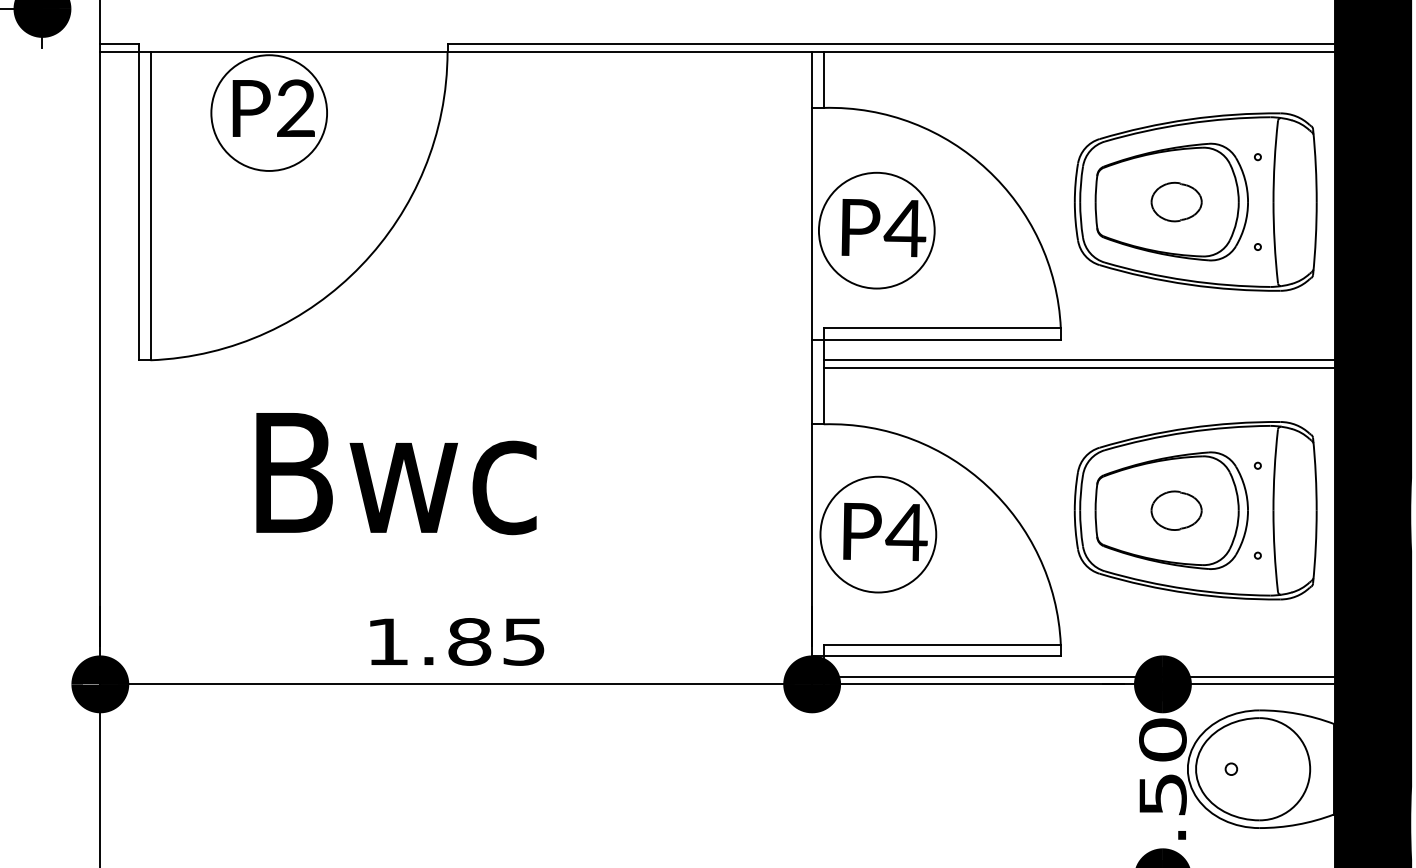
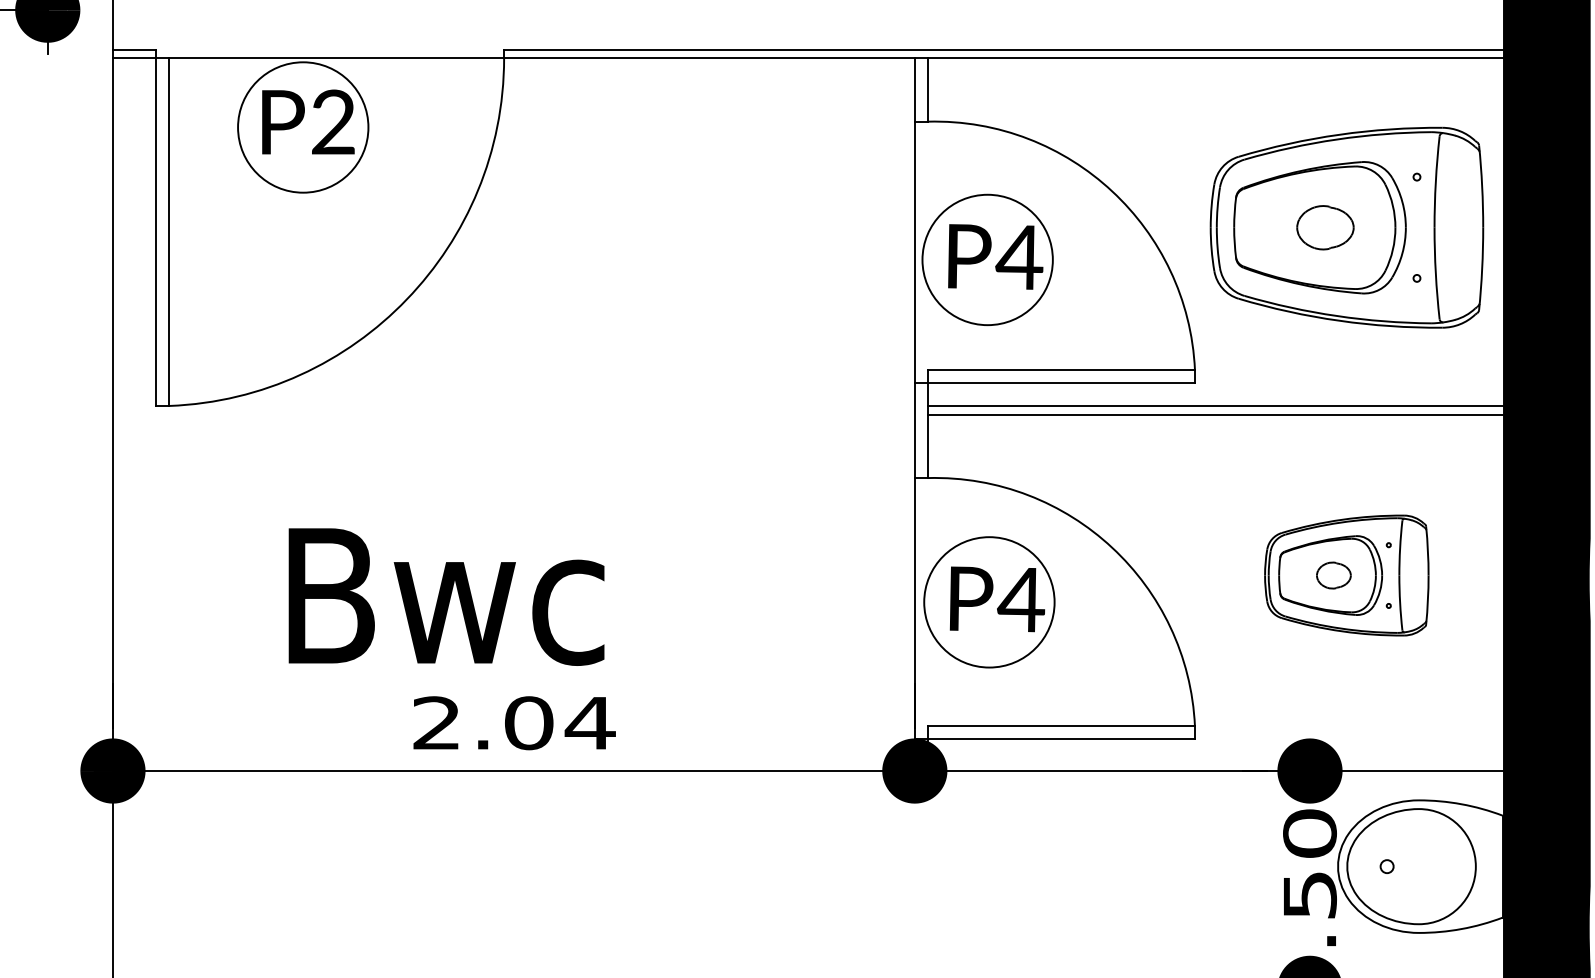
text: (396, 474) -> (446, 597), moved
part: (1195, 510) -> (1346, 575), size x0.6
text: (456, 641) -> (514, 722), 1.85 -> 2.04
line: (1078, 676) -> (1214, 762), removed

